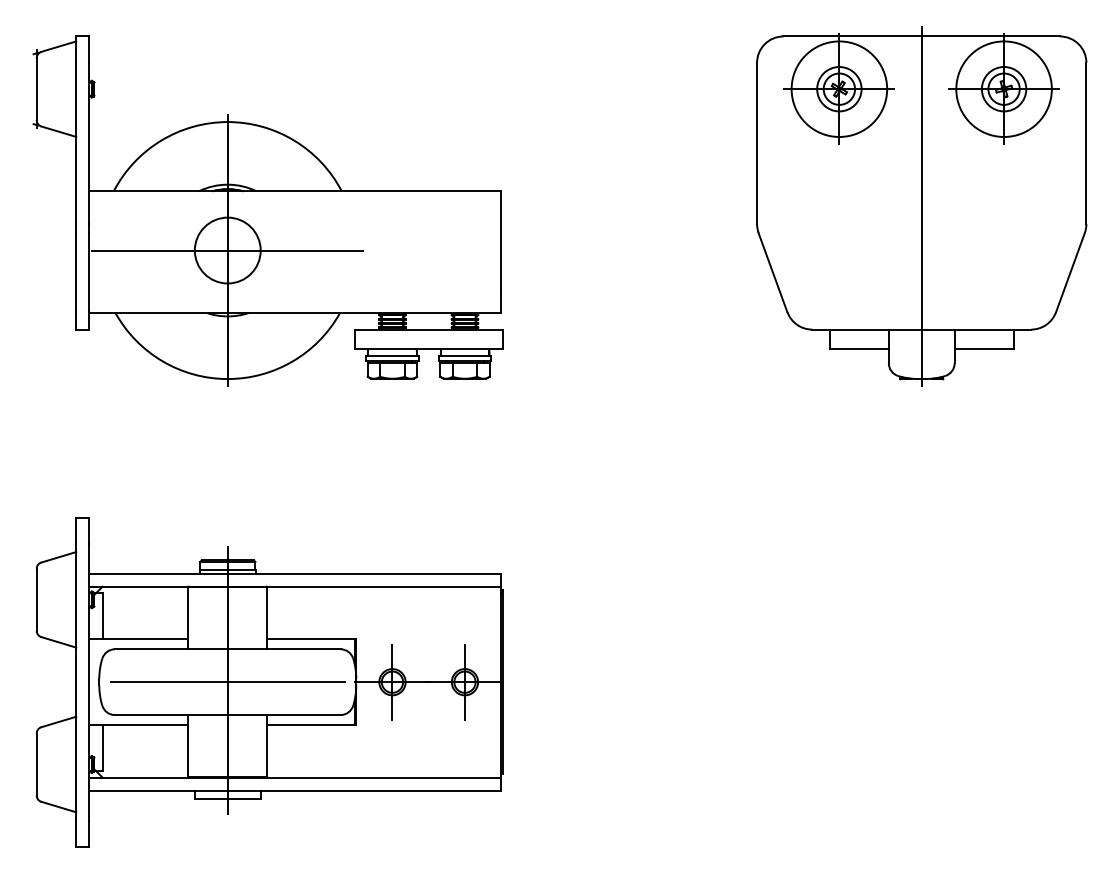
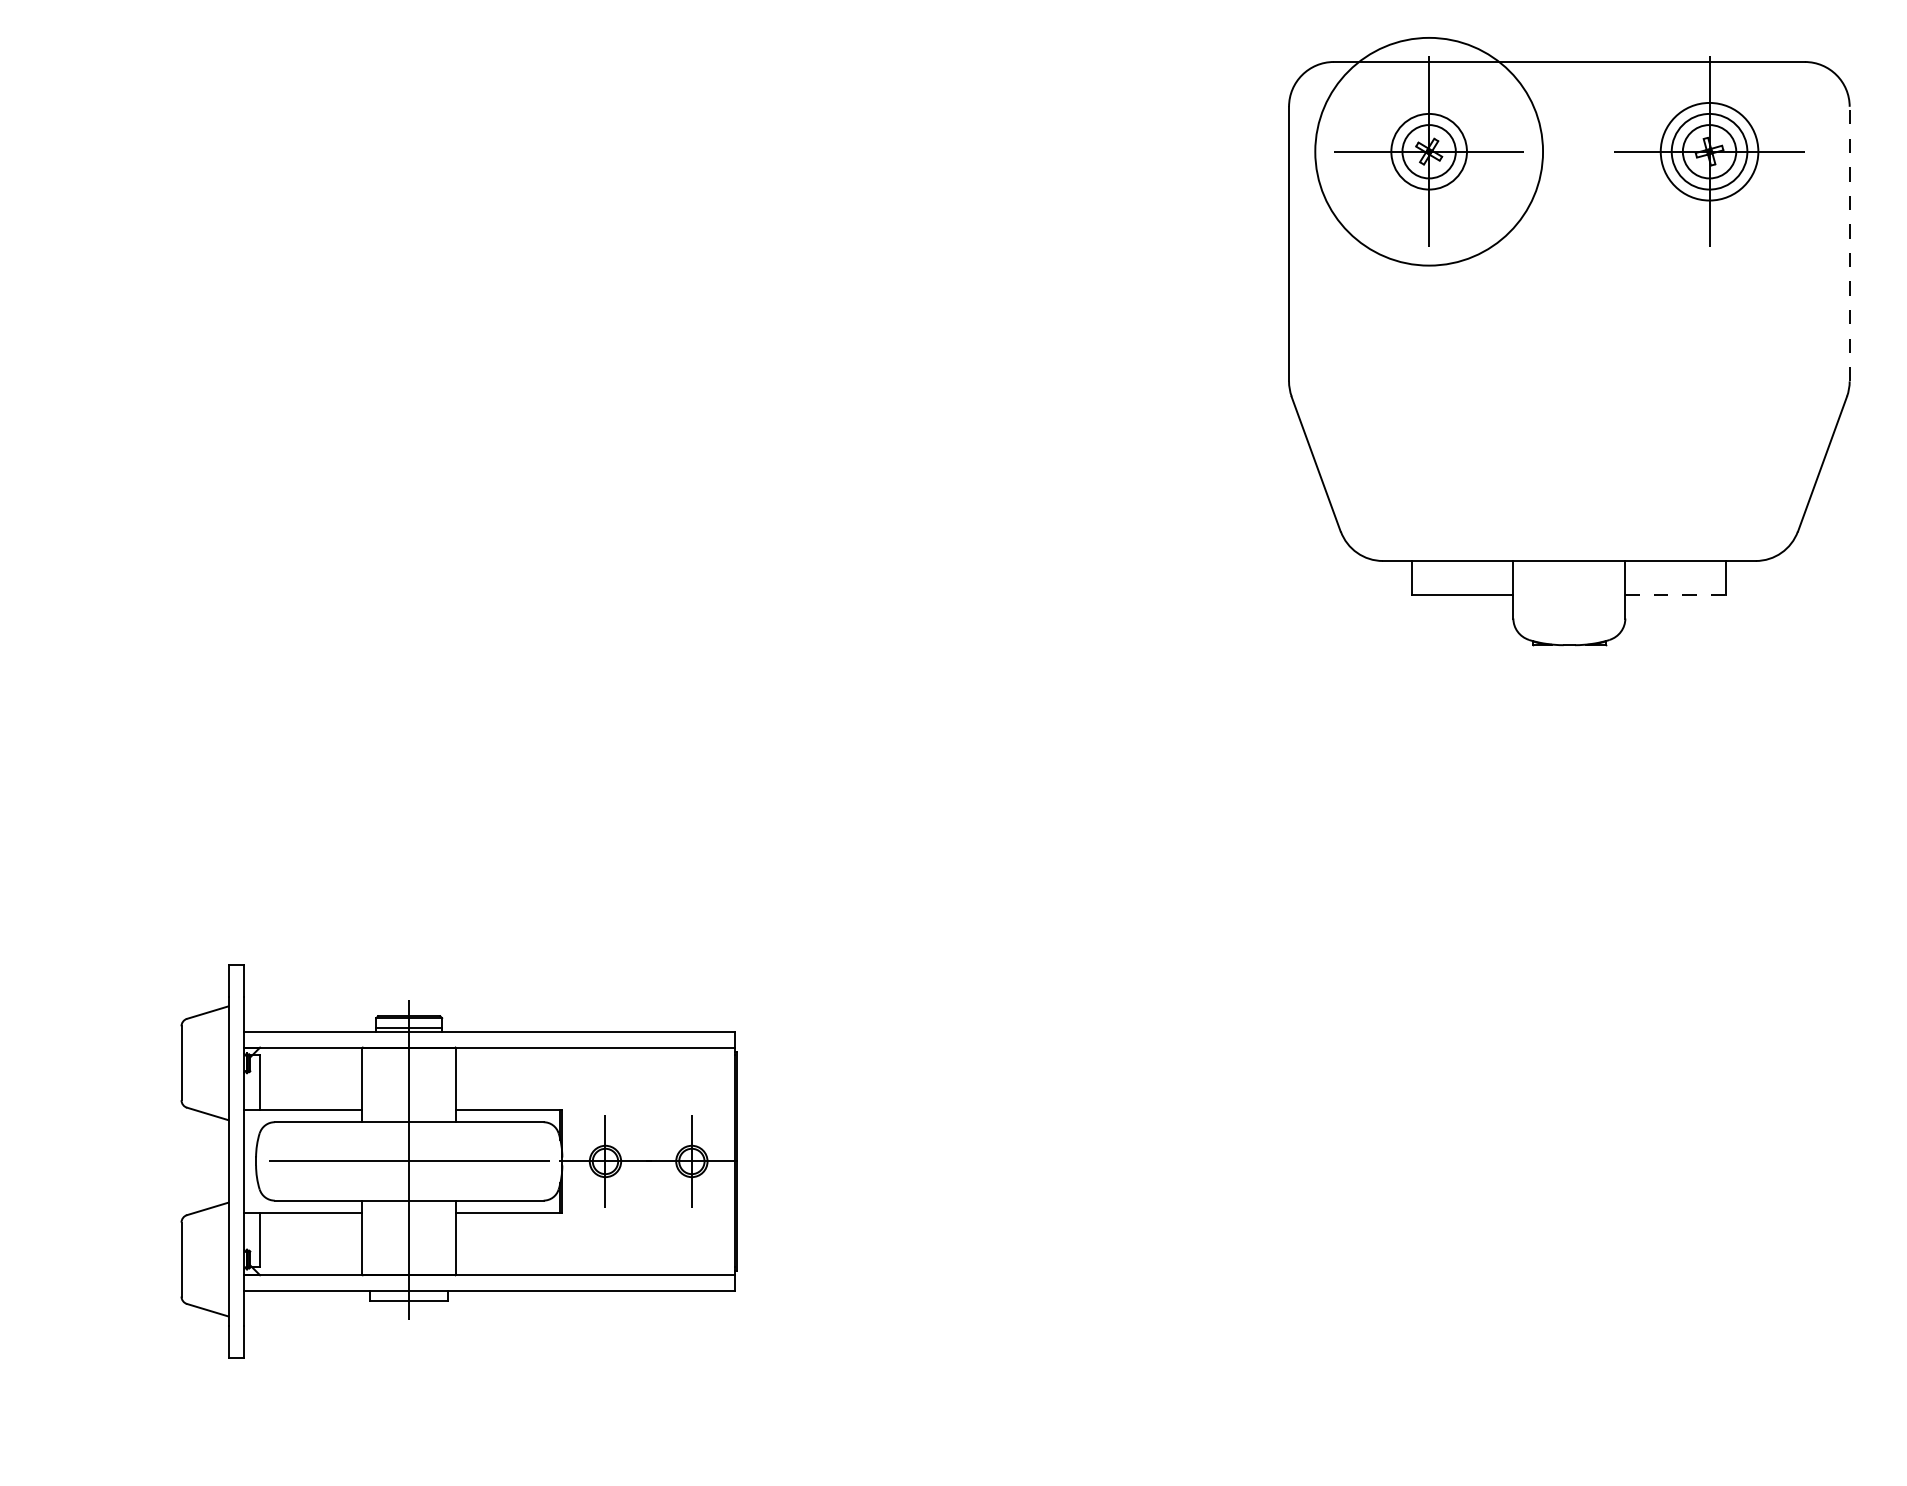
circle: (839, 88) -> (1429, 150), size x1.4
circle: (1003, 88) -> (1708, 150), size x0.6
line: (1086, 143) -> (1849, 244), solid -> dashed
line: (921, 206) -> (1568, 351), removed
part: (267, 210) -> (455, 358), removed
line: (984, 349) -> (1676, 594), solid -> dashed
part: (269, 682) -> (458, 1161), size x0.7

